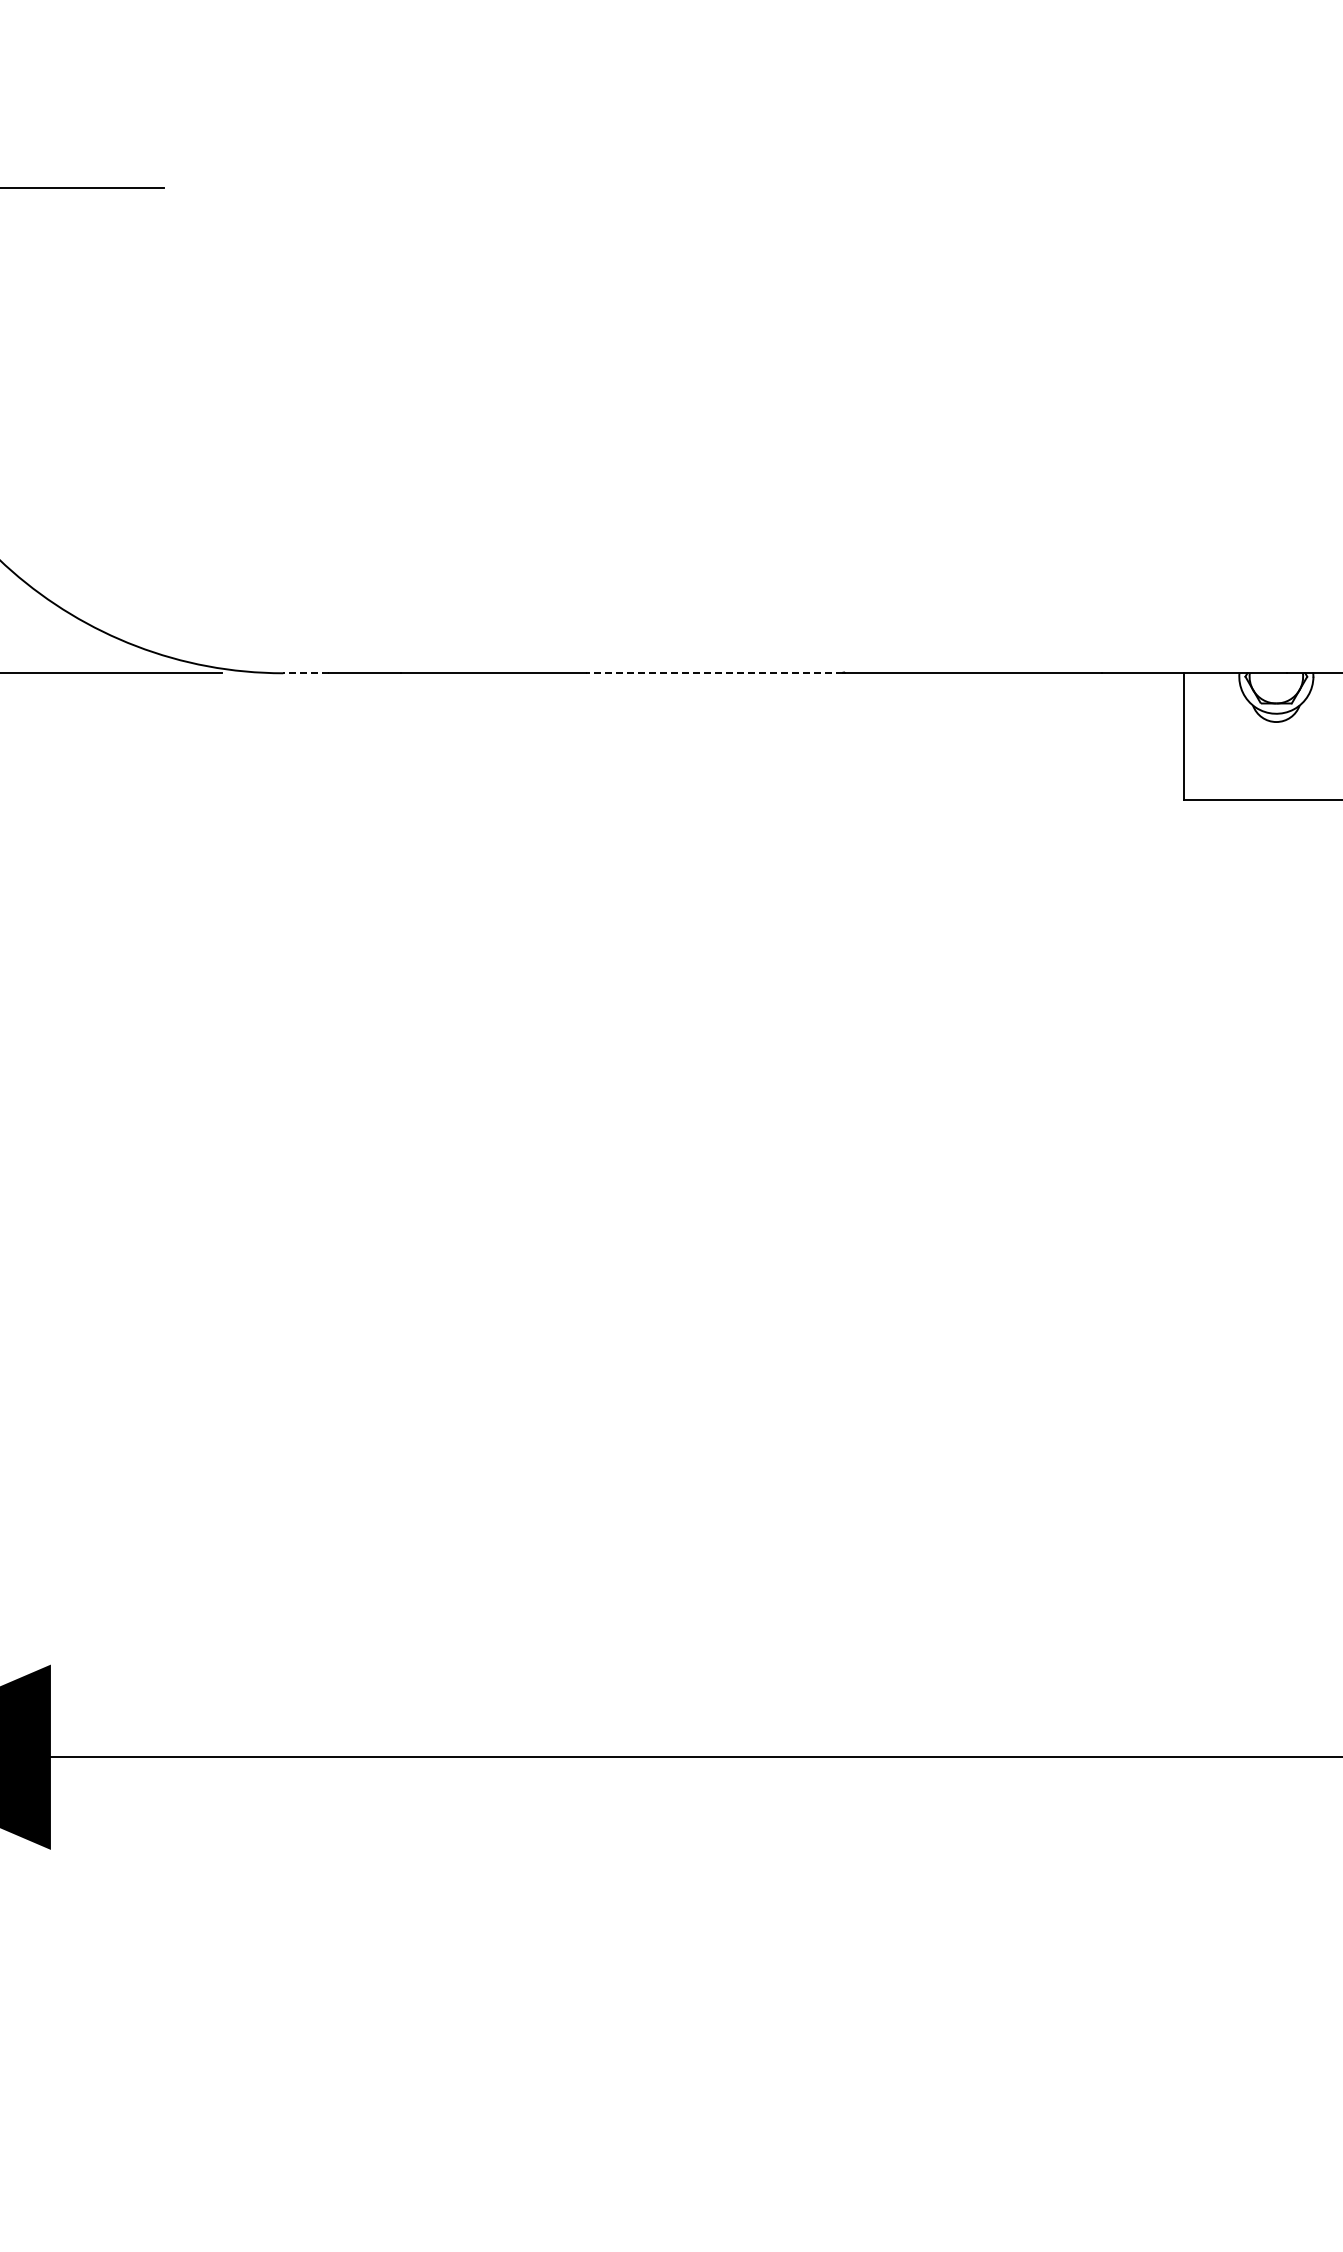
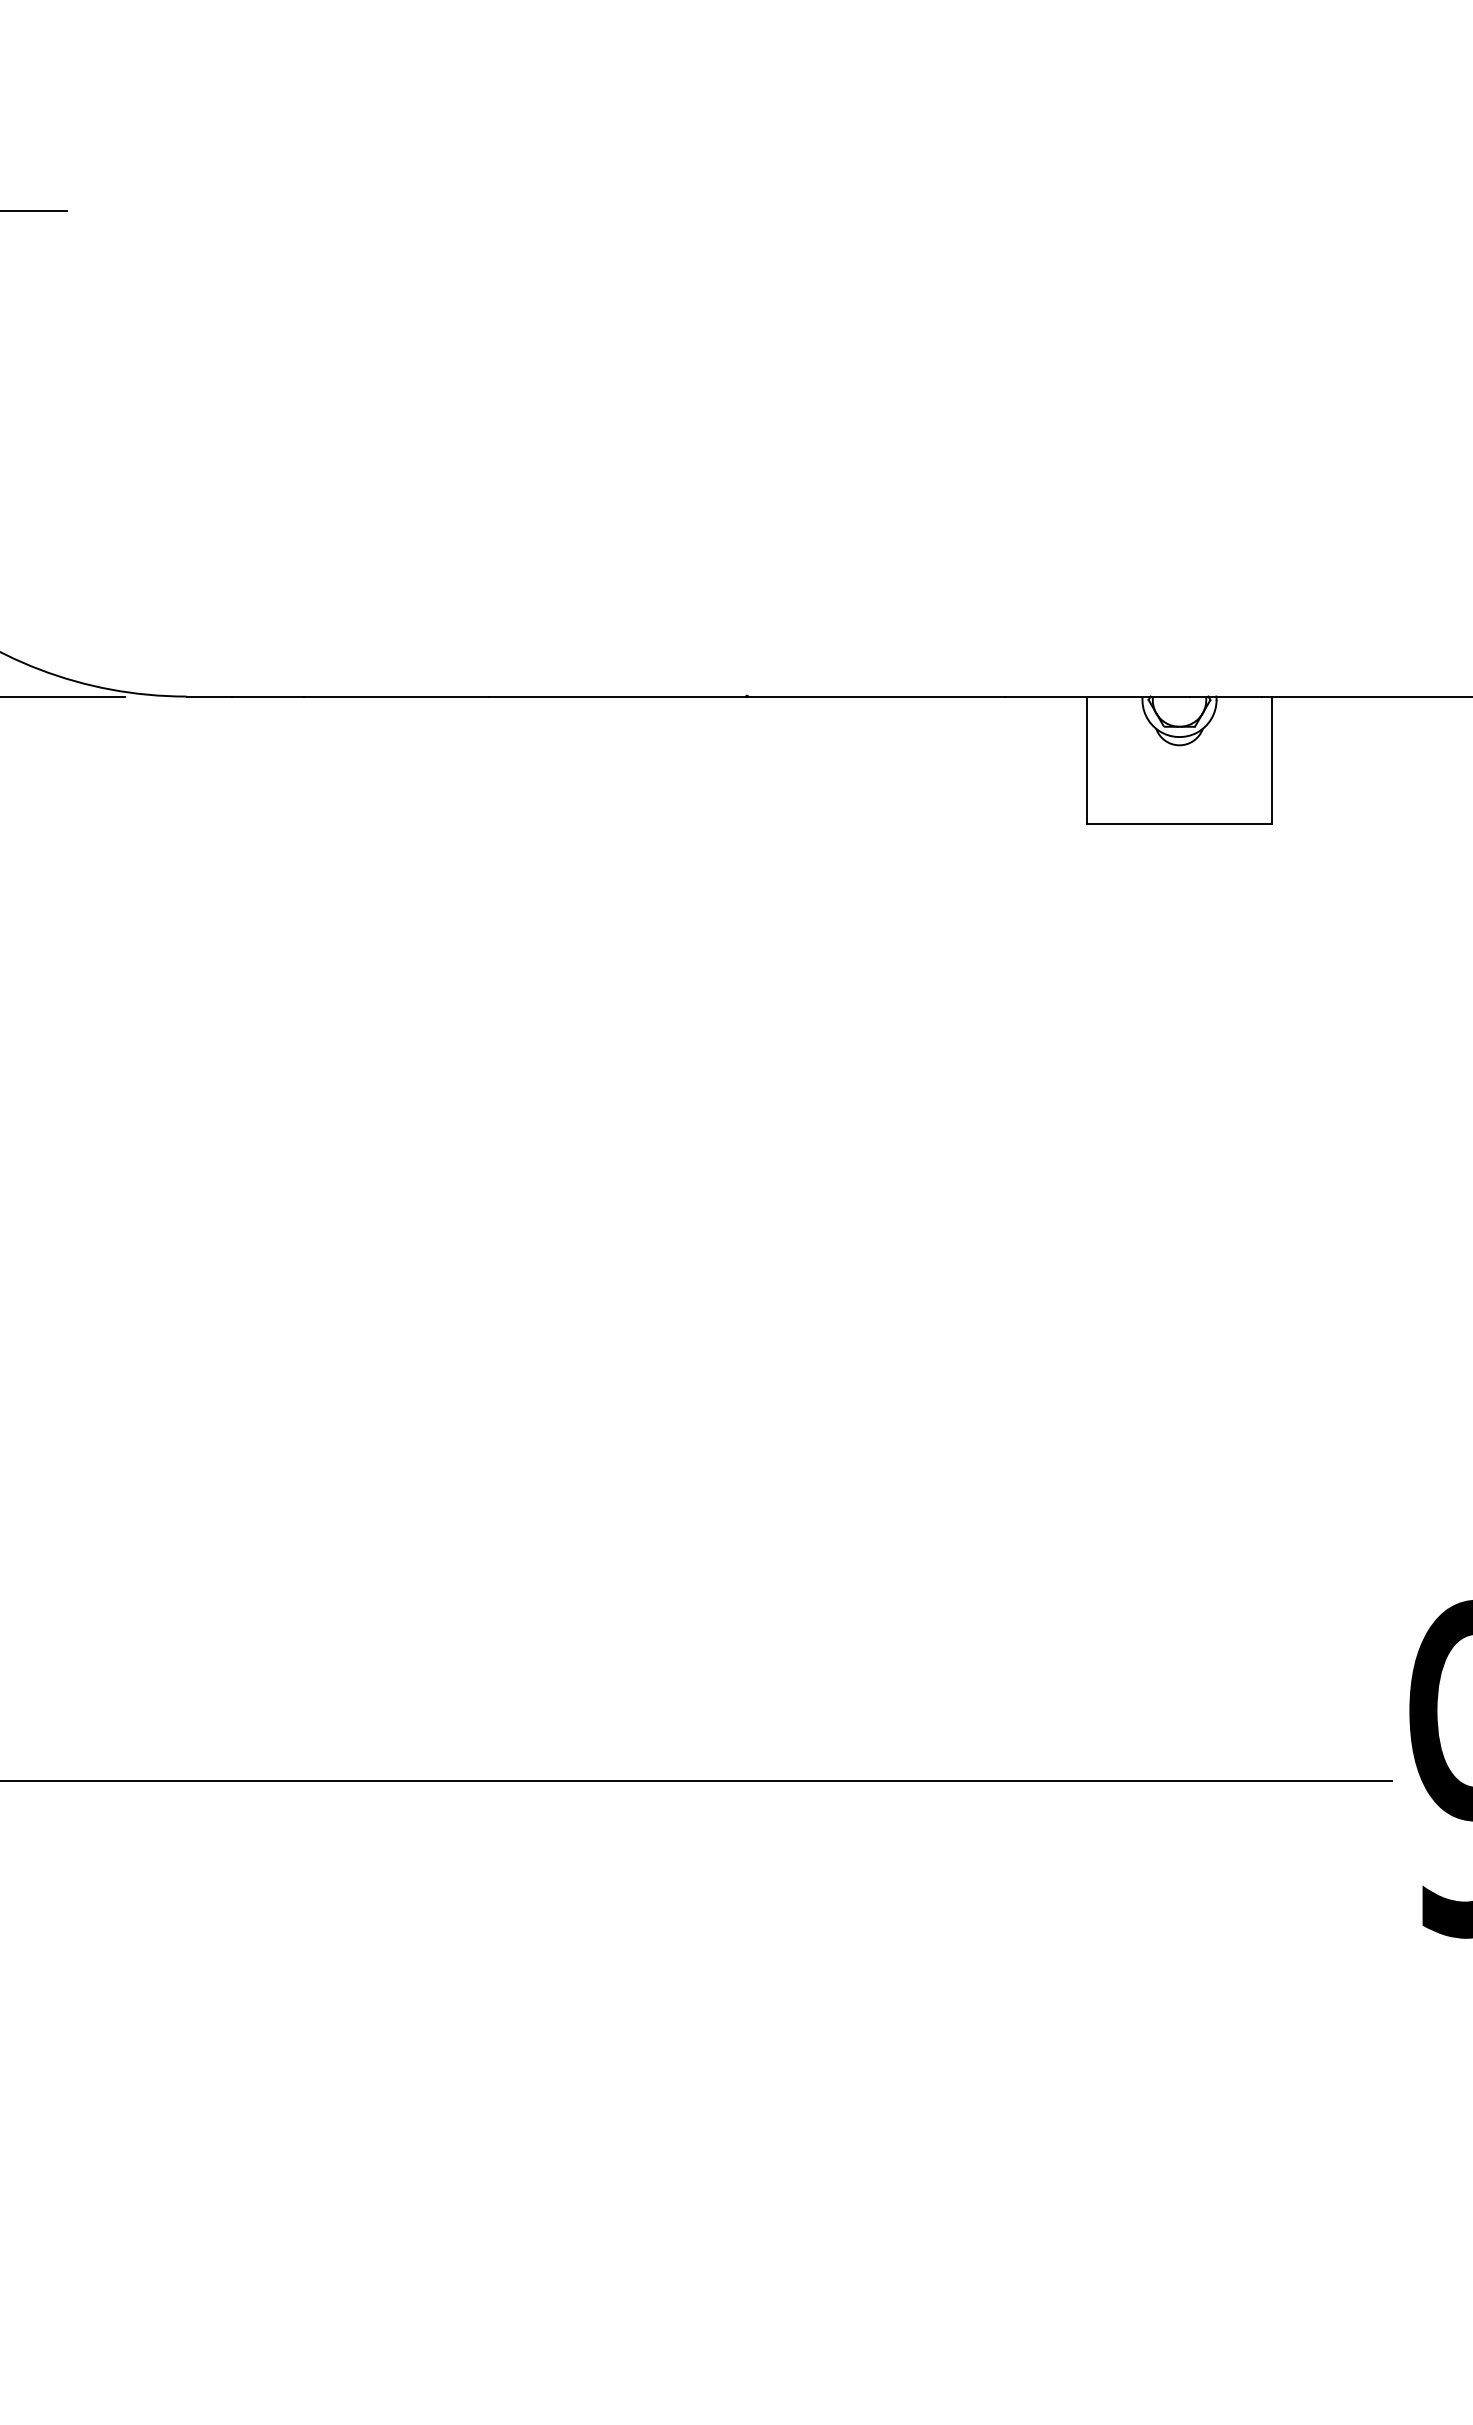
line: (306, 673) -> (209, 696), dashed -> solid
line: (713, 673) -> (616, 696), dashed -> solid

